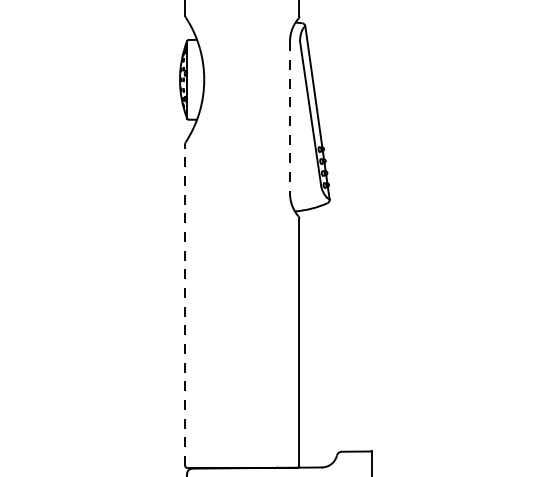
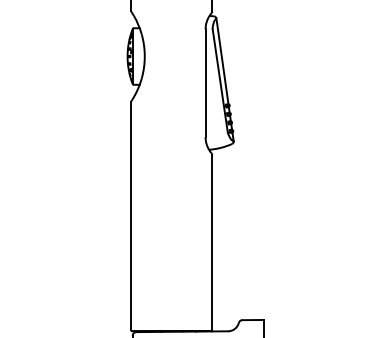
line: (289, 117) -> (205, 83), dashed -> solid
line: (185, 304) -> (131, 215), dashed -> solid

